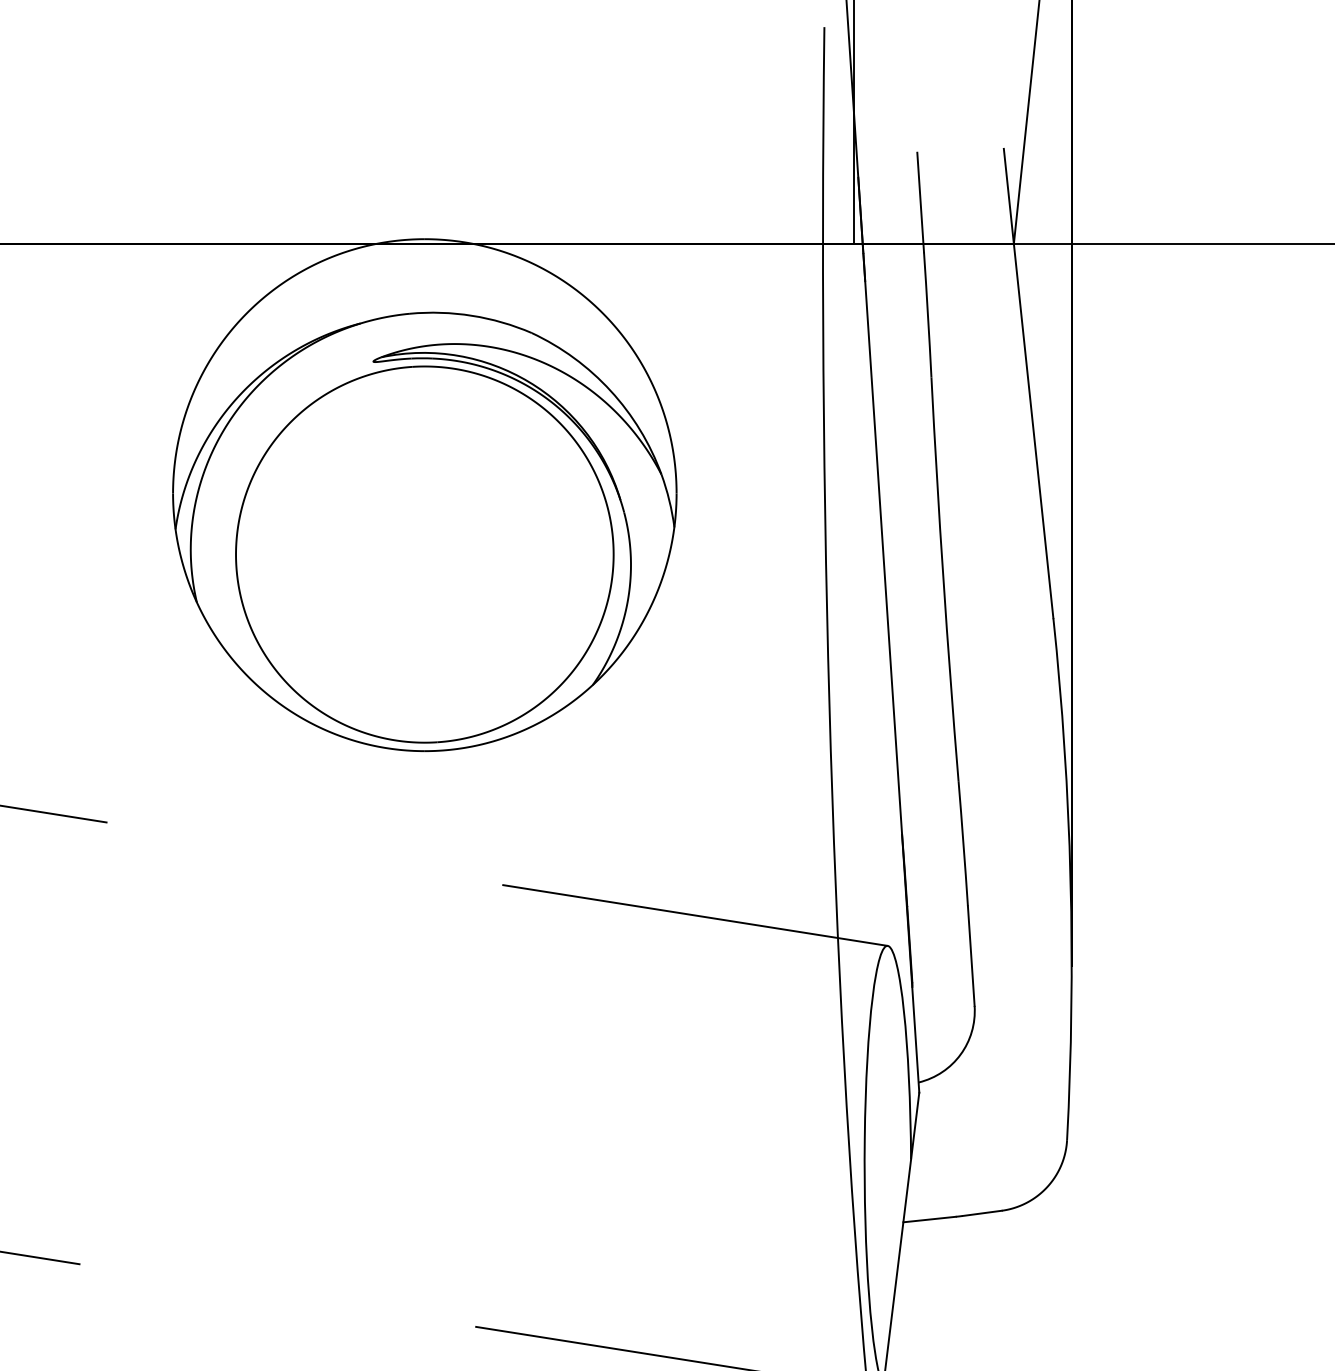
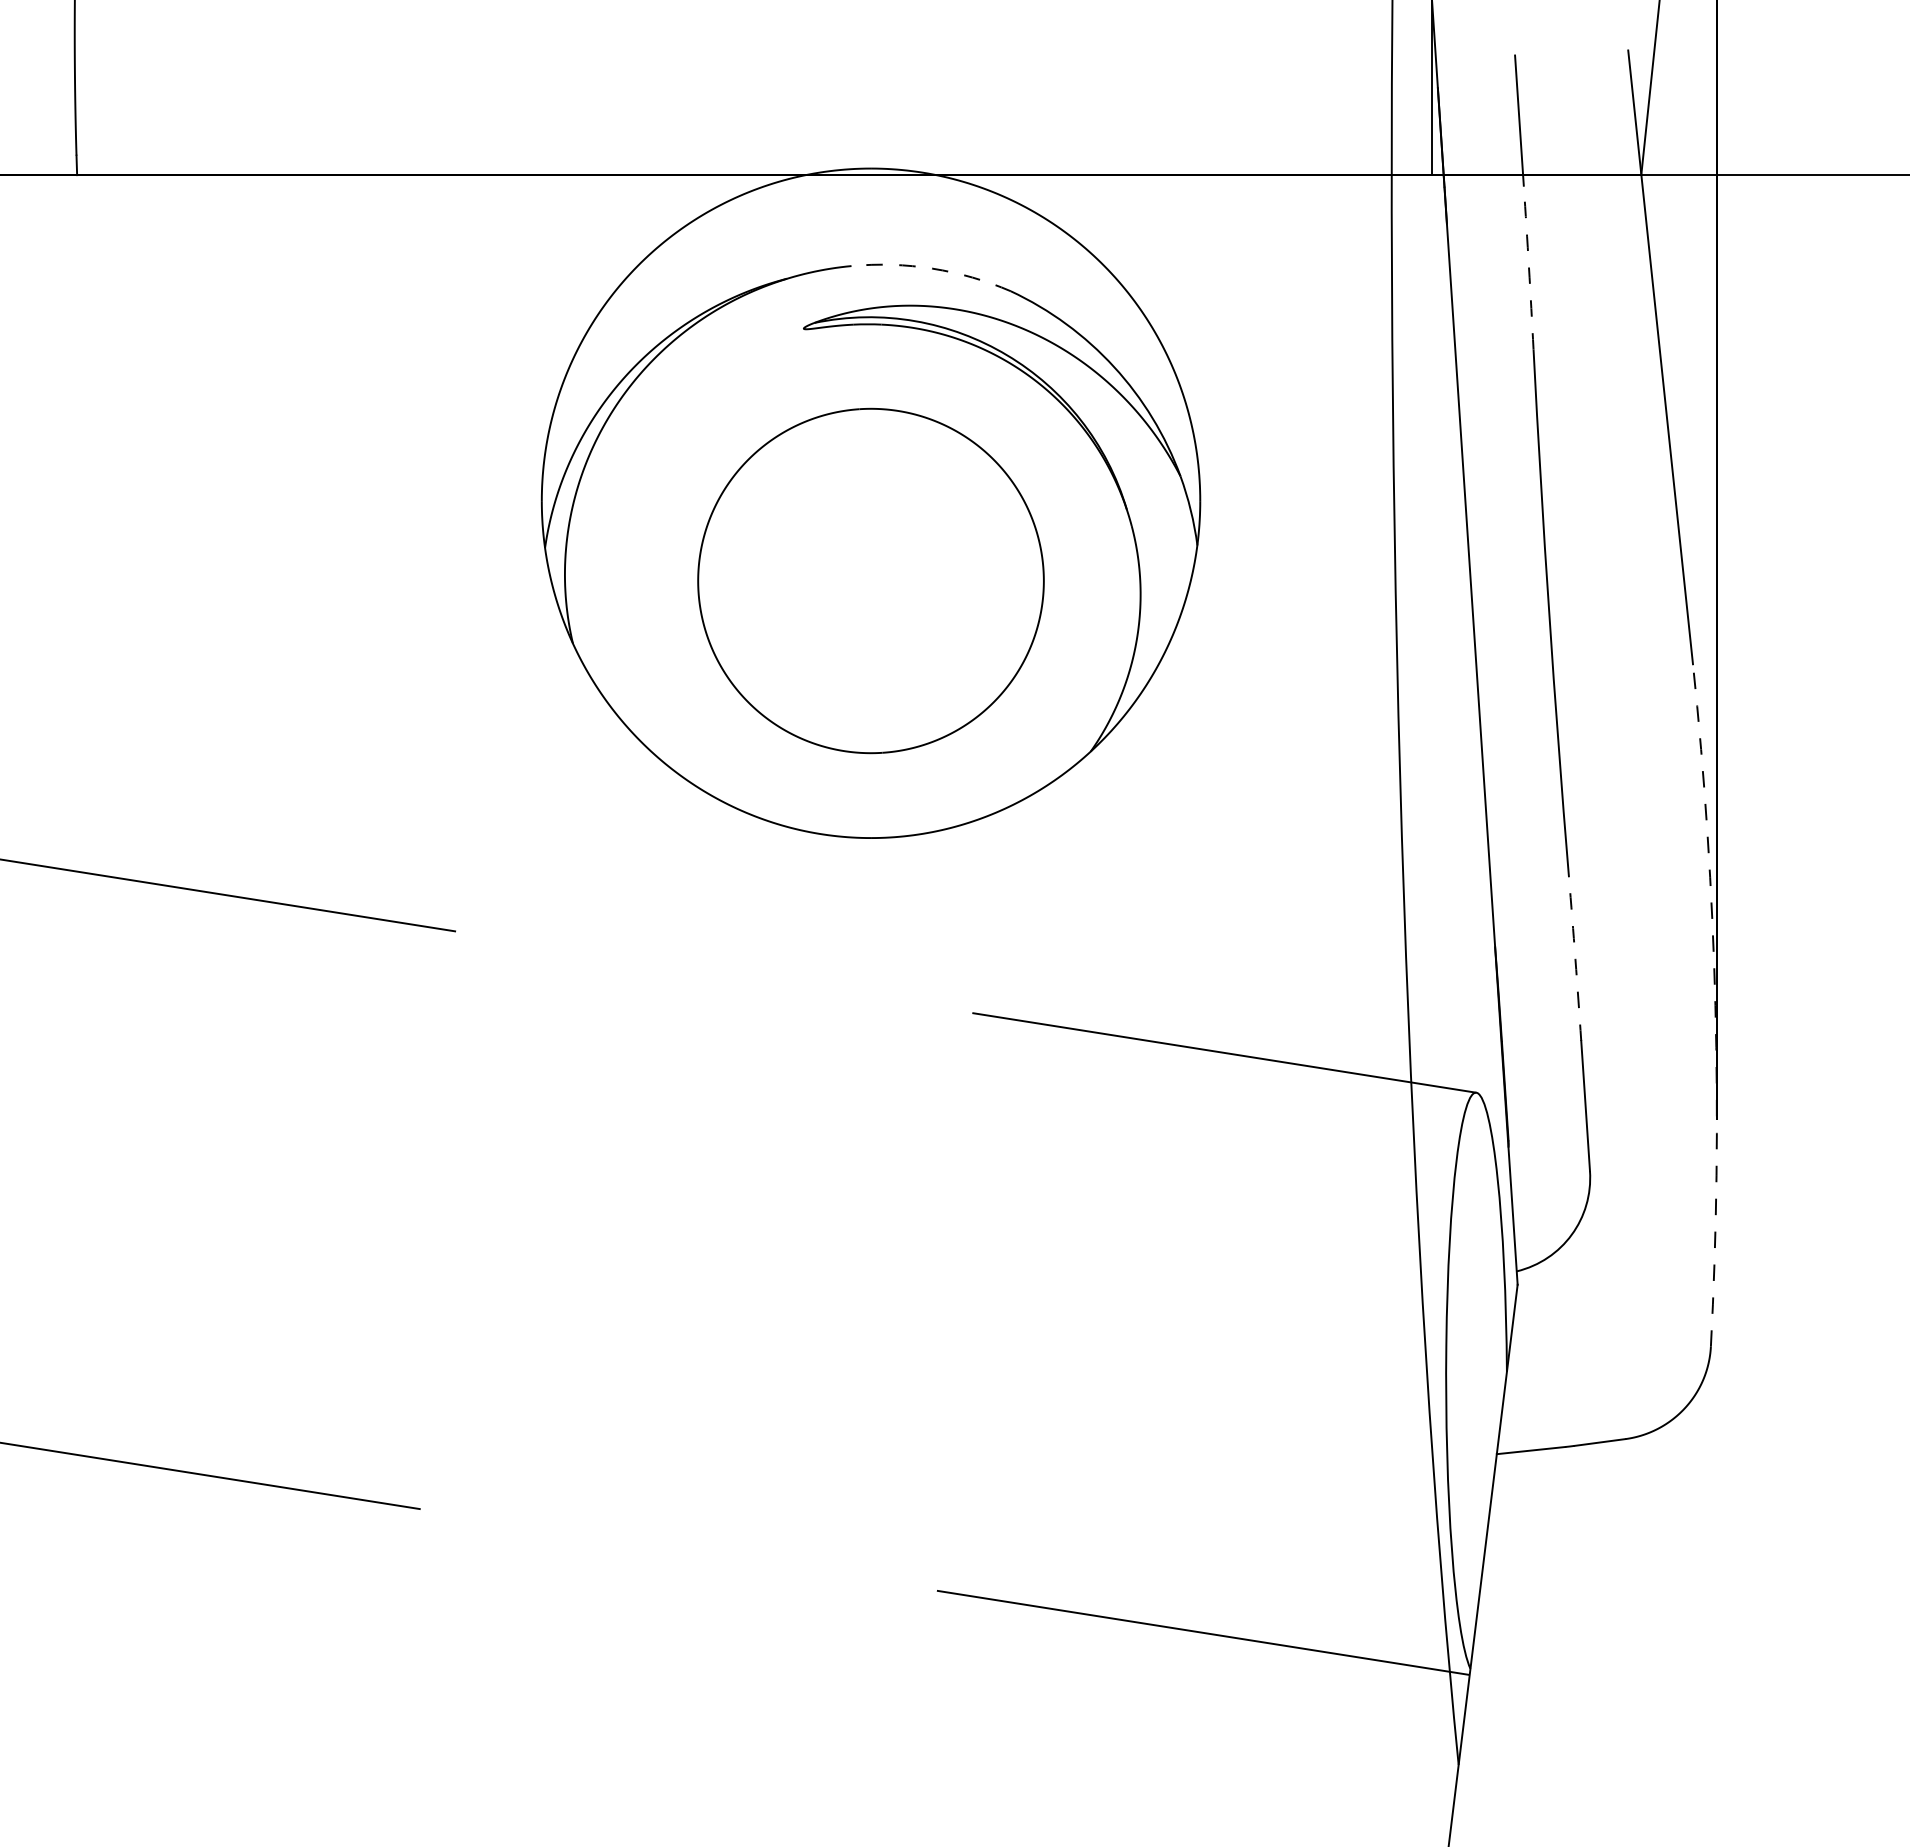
arc: (927, 314) -> (1528, 267), solid -> dashed
arc: (471, 315) -> (932, 268), solid -> dashed
part: (424, 554) -> (870, 580), size x0.7
arc: (963, 844) -> (1575, 959), solid -> dashed
arc: (1070, 879) -> (1715, 1005), solid -> dashed

